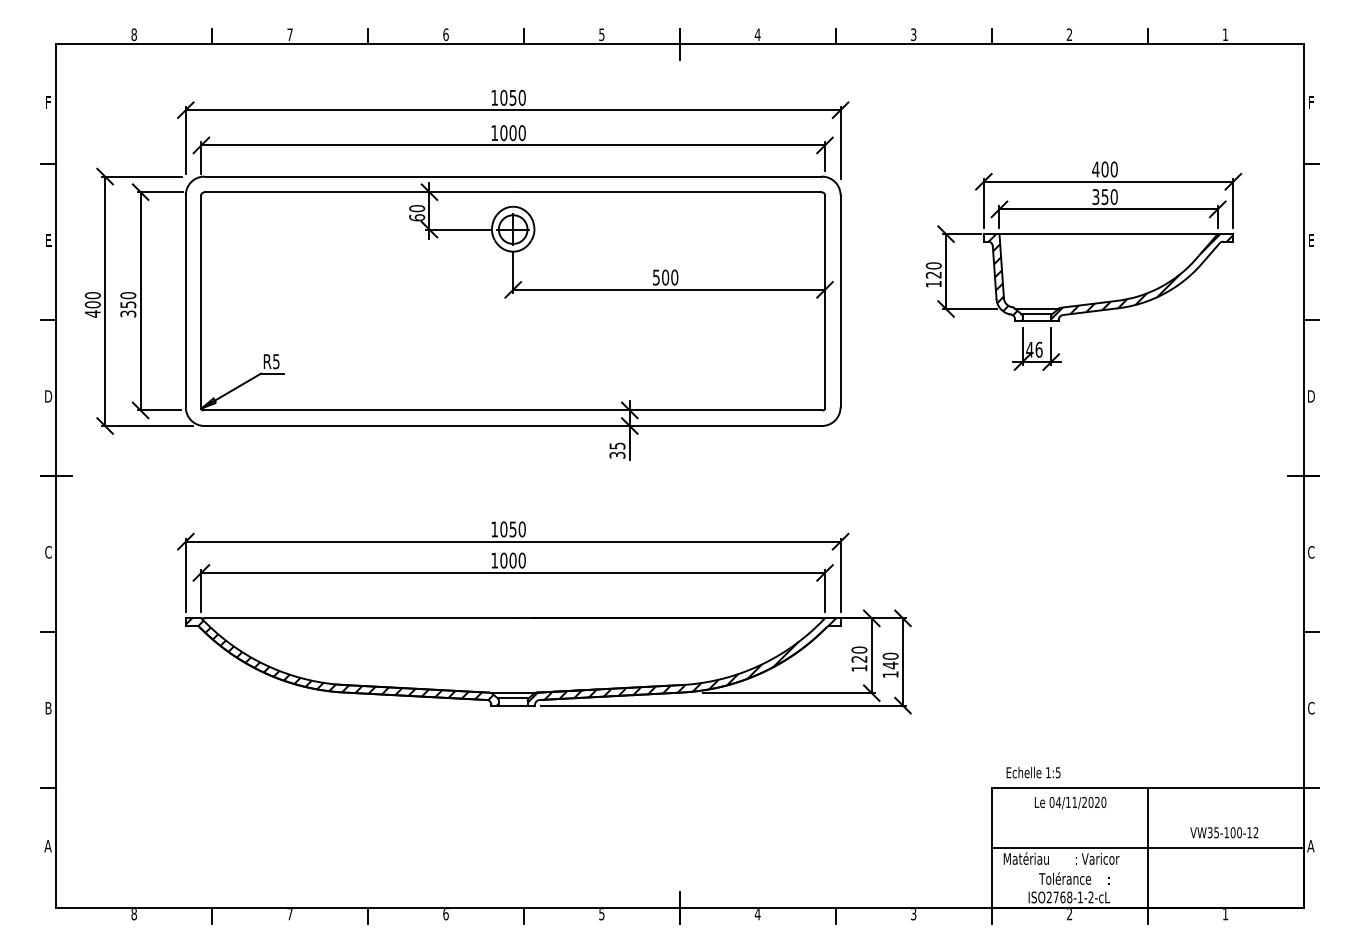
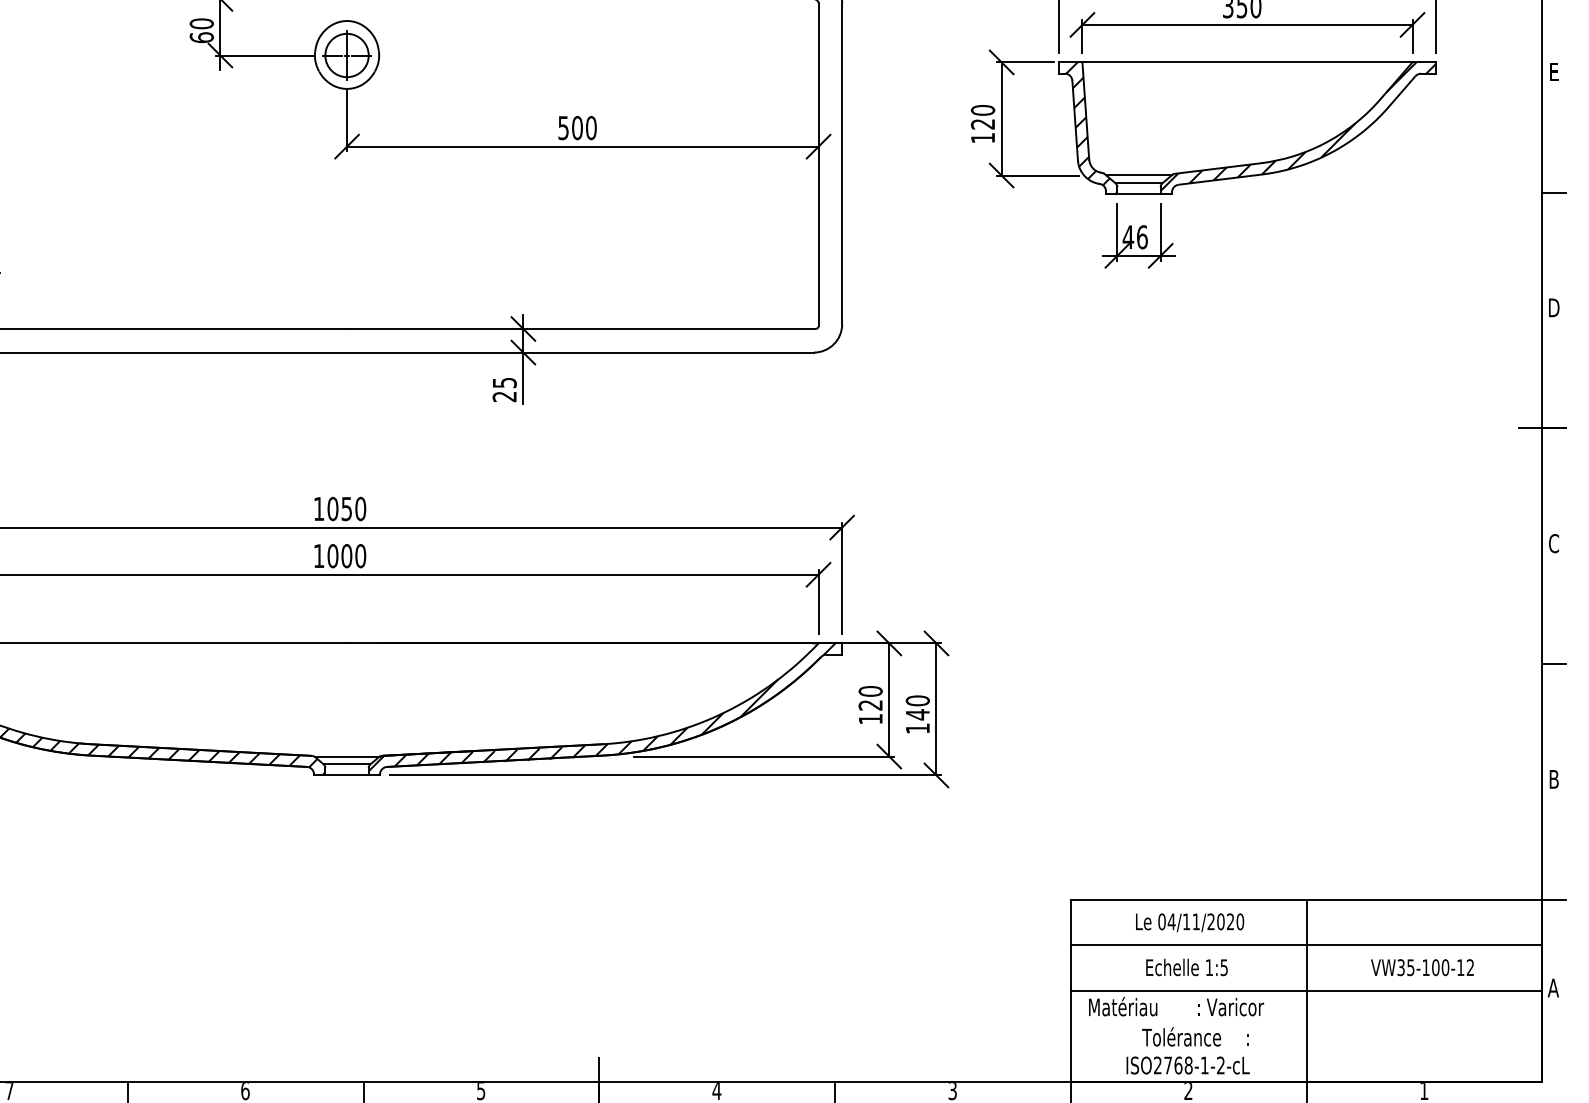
text: (617, 454) -> (504, 395), 35 -> 25
text: (1311, 707) -> (1554, 778), C -> B
text: (1033, 772) -> (1186, 967), moved
line: (1147, 818) -> (1306, 946), added

